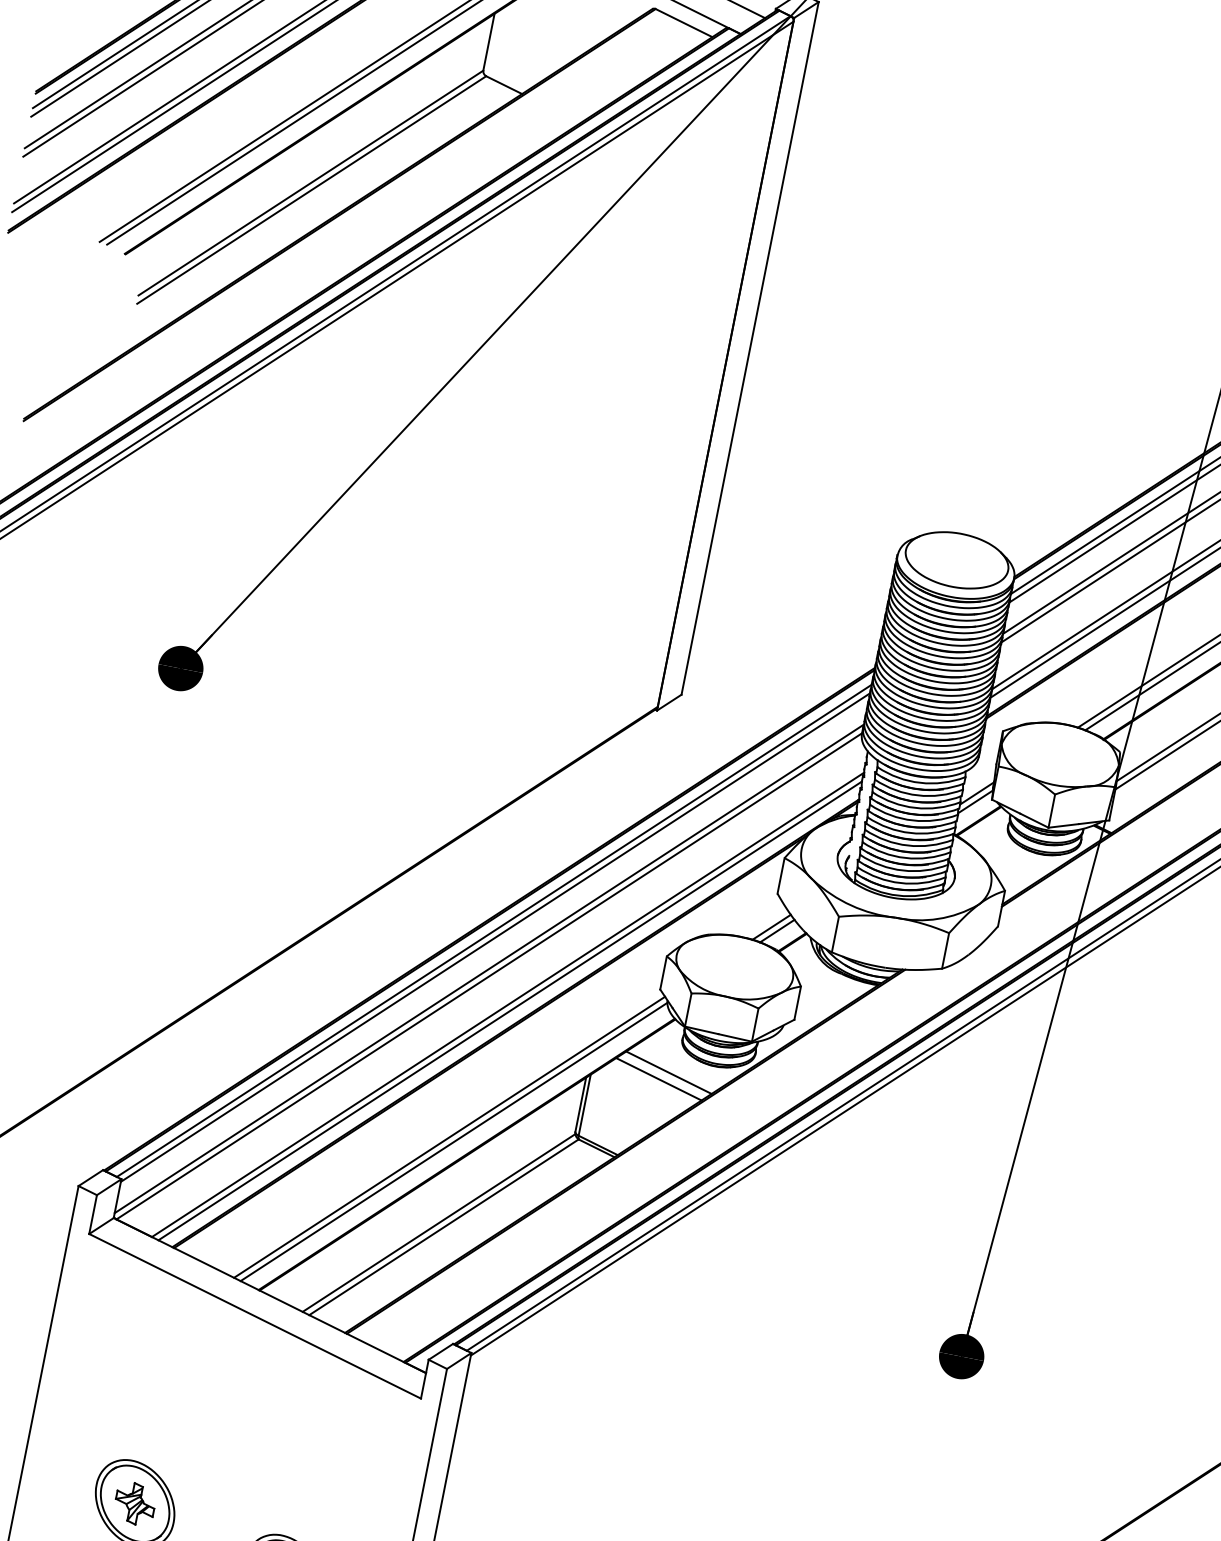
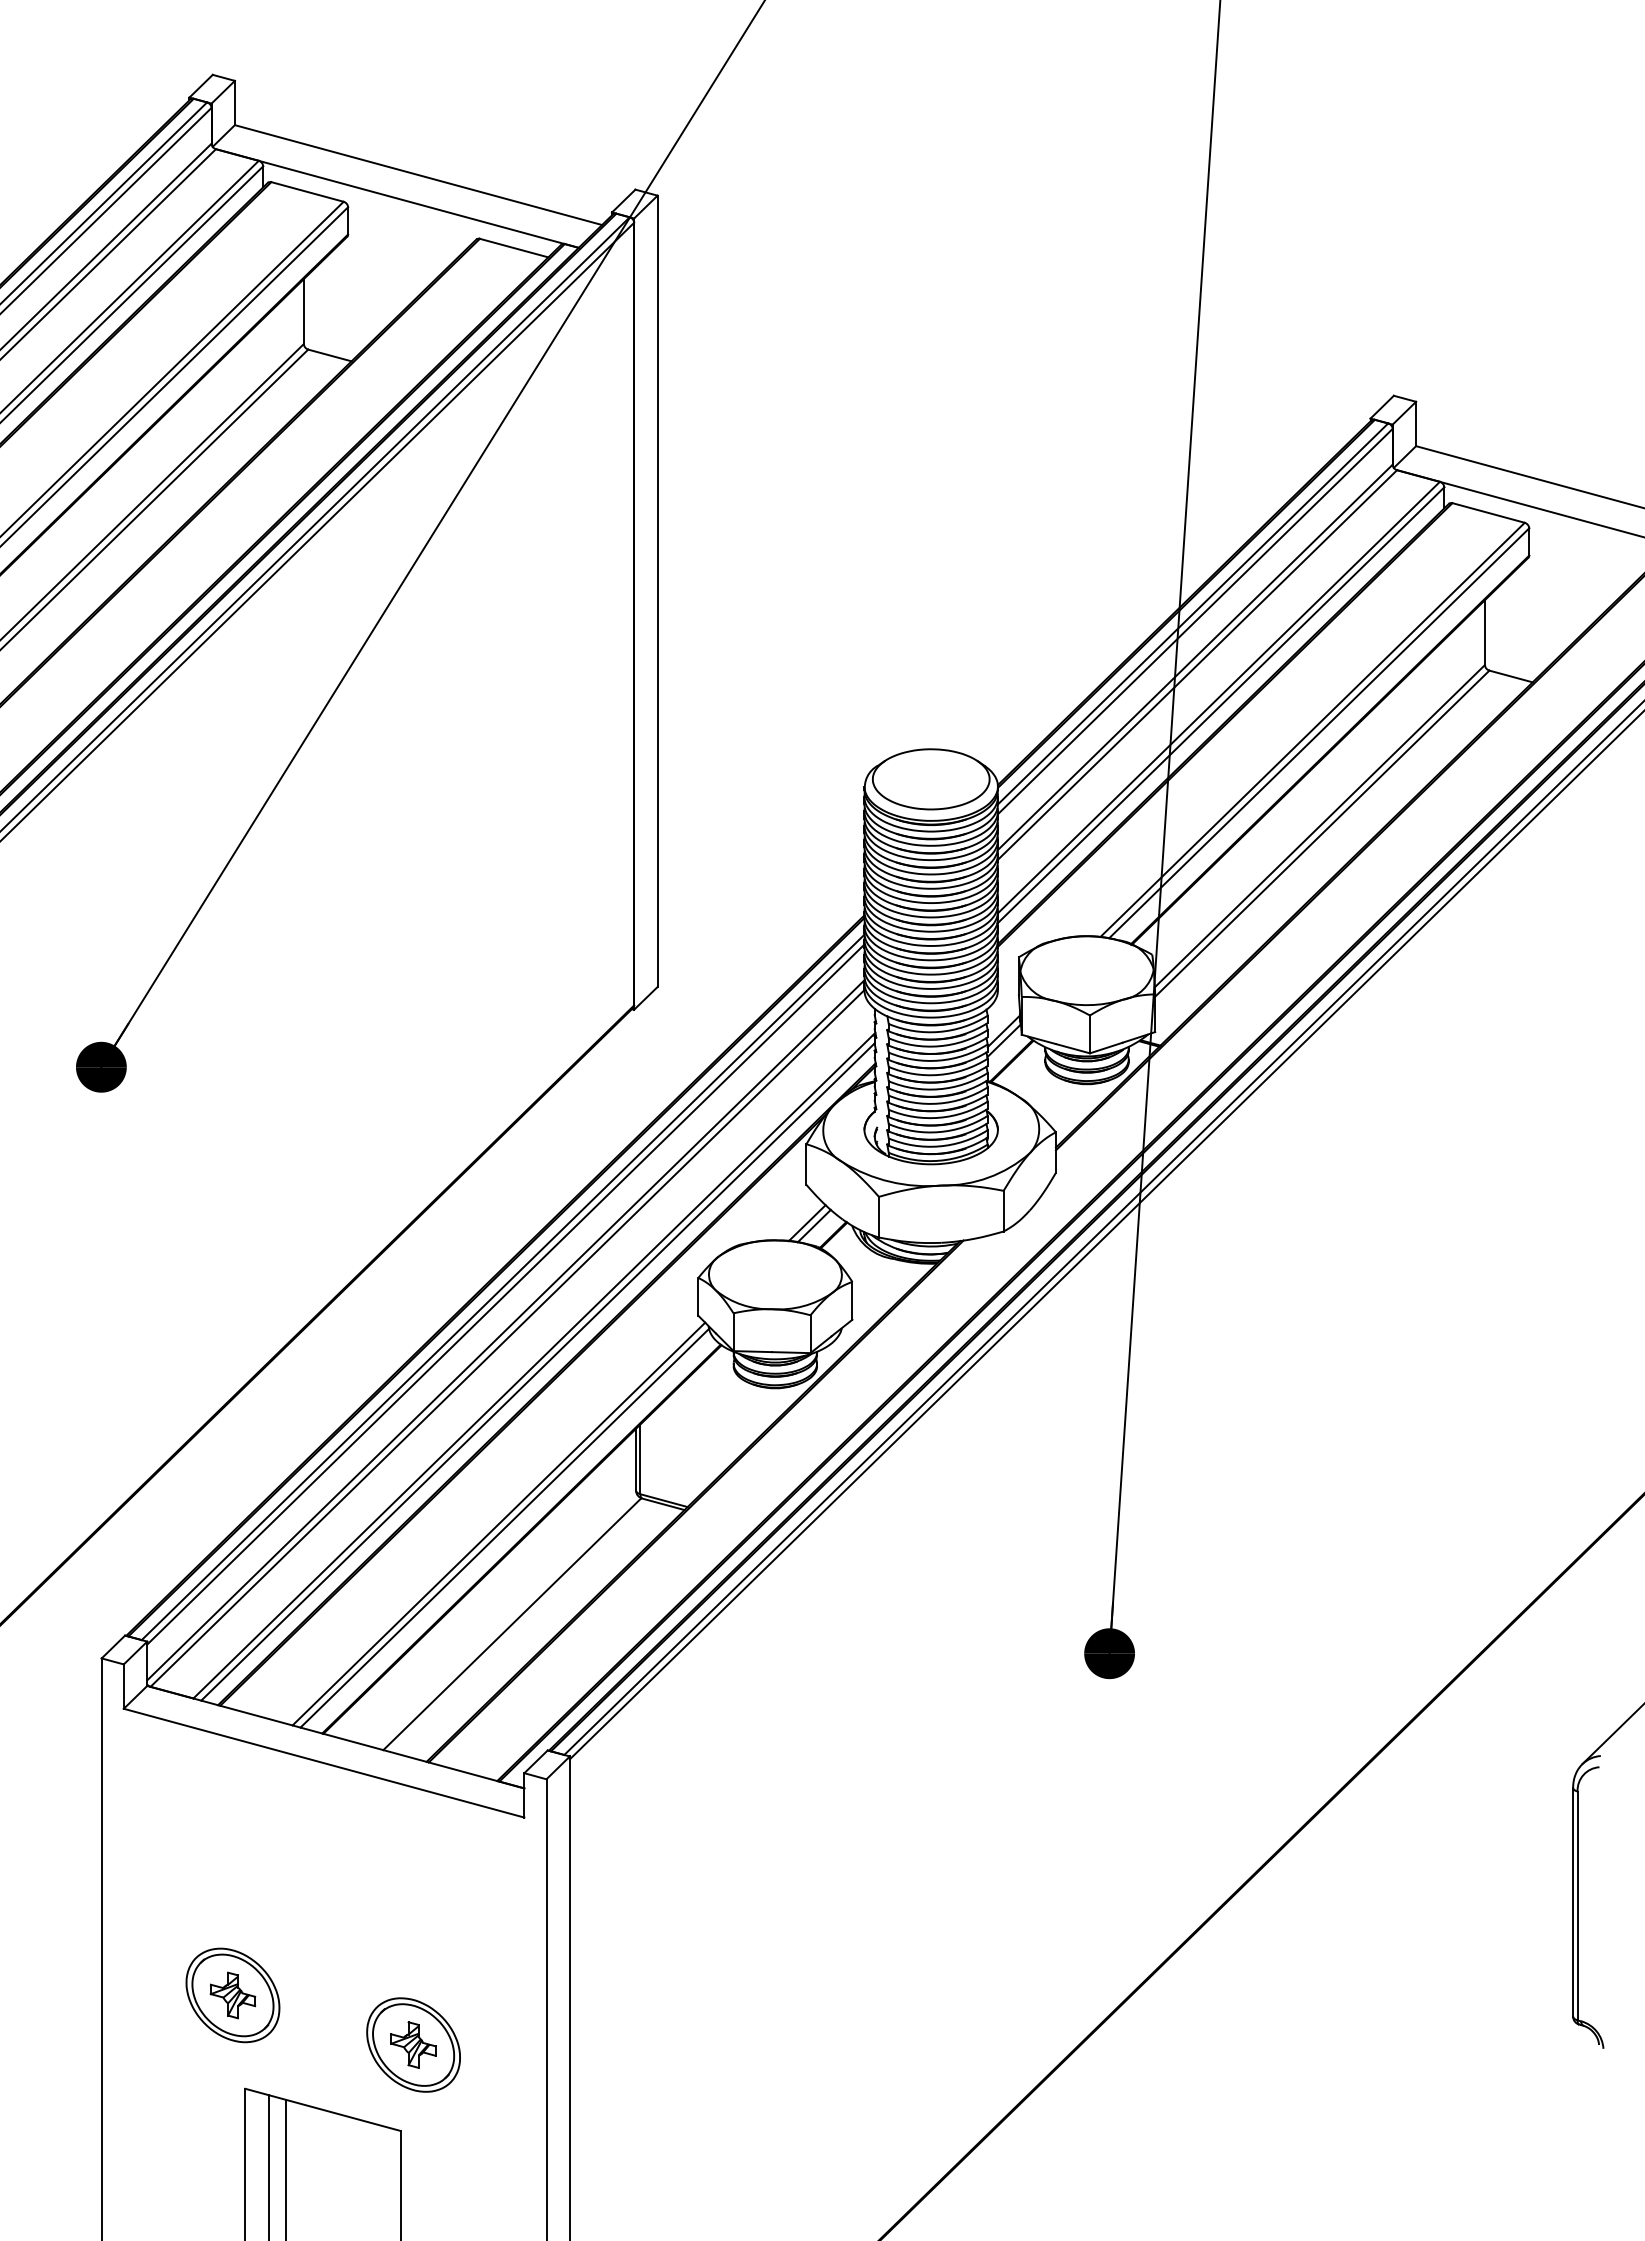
line: (668, 1072) -> (725, 1405), removed
line: (658, 1078) -> (715, 1414), removed
line: (438, 1222) -> (505, 1620), removed

